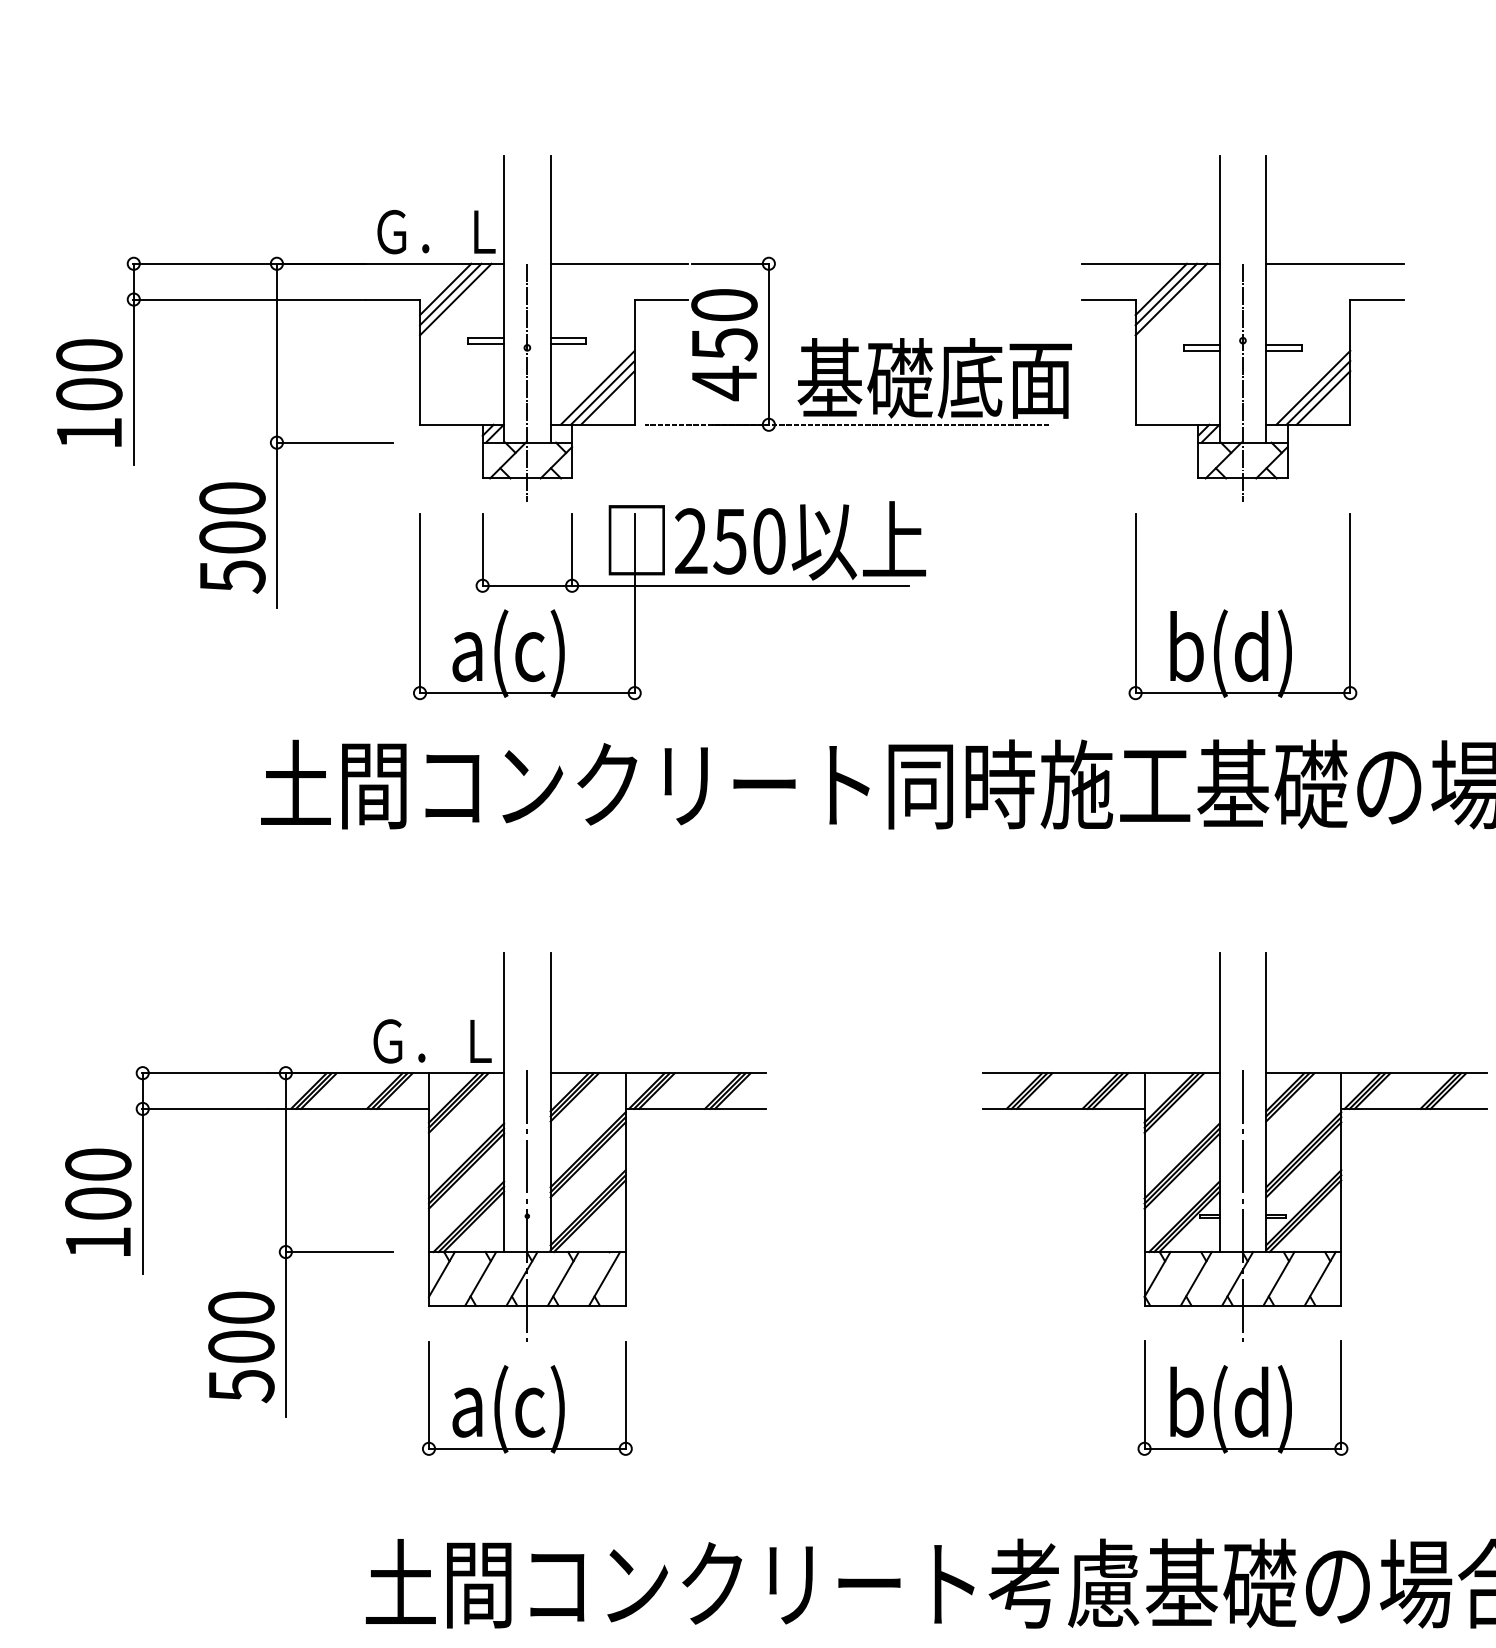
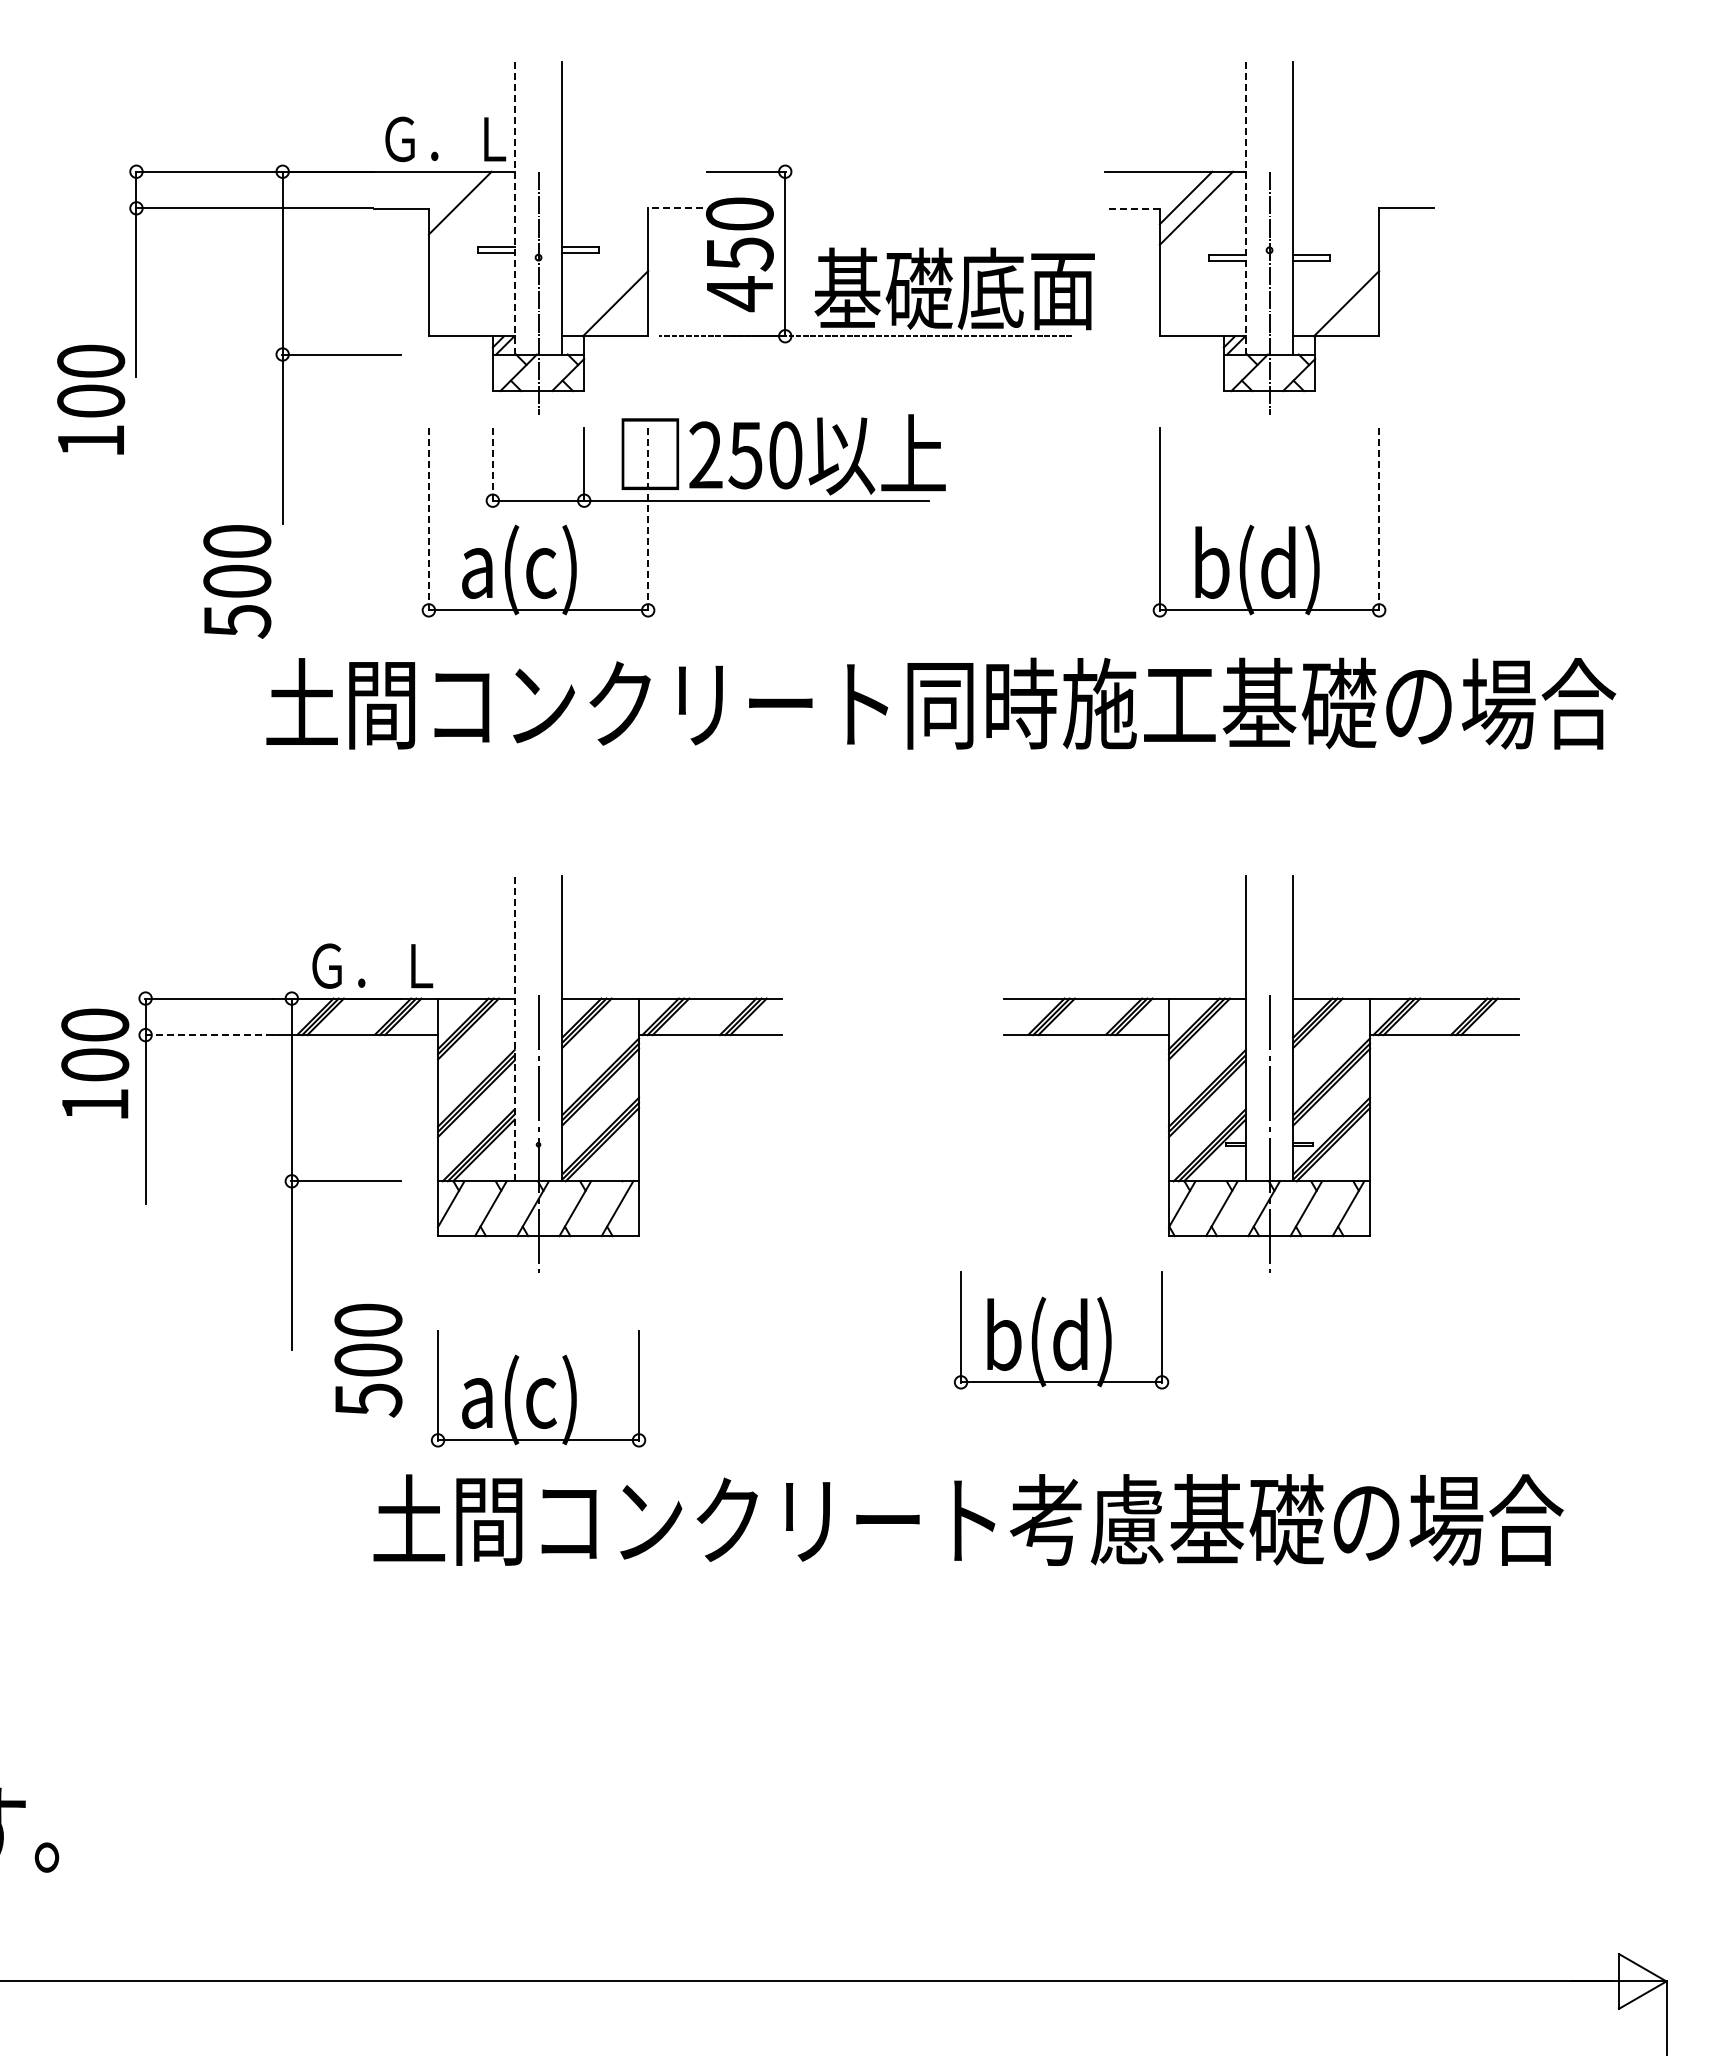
line: (619, 263) -> (632, 171), removed
line: (1334, 263) -> (1363, 171), removed
line: (445, 288) -> (454, 197), removed
line: (1165, 293) -> (1190, 202), removed
line: (454, 298) -> (464, 207), removed
line: (503, 298) -> (514, 207), solid -> dashed
line: (1219, 298) -> (1245, 207), solid -> dashed
line: (661, 299) -> (675, 208), solid -> dashed
line: (1107, 299) -> (1131, 208), solid -> dashed
line: (597, 387) -> (610, 298), removed
line: (1313, 387) -> (1341, 298), removed
text: (89, 392) -> (91, 399), moved
line: (607, 397) -> (620, 308), removed
line: (1323, 397) -> (1351, 308), removed
text: (232, 537) -> (237, 581), moved
line: (482, 550) -> (492, 464), solid -> dashed
line: (419, 604) -> (428, 519), solid -> dashed
line: (635, 604) -> (648, 519), solid -> dashed
line: (1350, 604) -> (1379, 519), solid -> dashed
text: (432, 1040) -> (372, 965), moved
line: (503, 1102) -> (514, 1028), solid -> dashed
line: (205, 1109) -> (209, 1035), solid -> dashed
text: (98, 1202) -> (95, 1063), moved
text: (241, 1347) -> (368, 1360), moved
part: (527, 1398) -> (538, 1388), moved
part: (1242, 1398) -> (1061, 1330), moved

